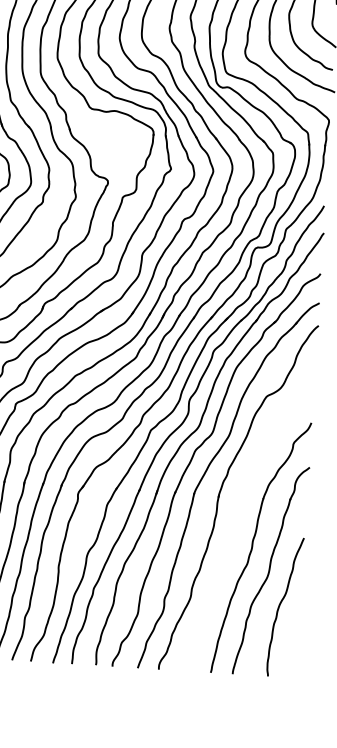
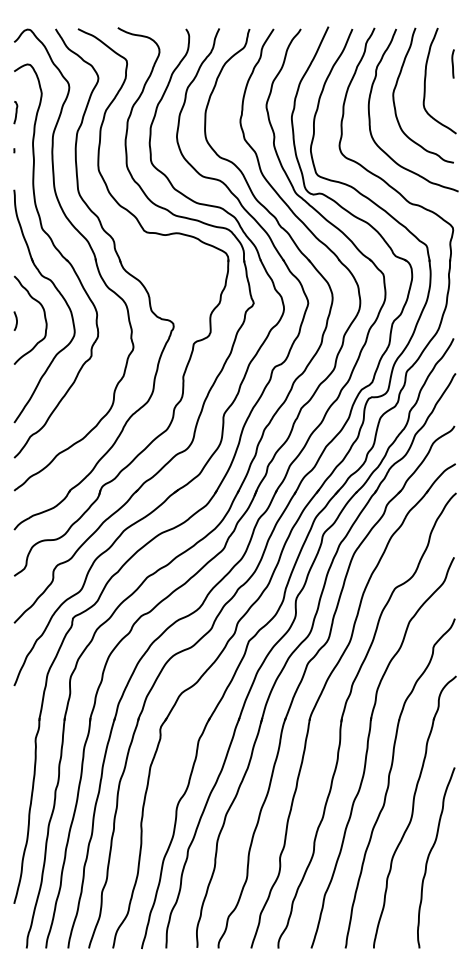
part: (238, 520) -> (368, 750), added

